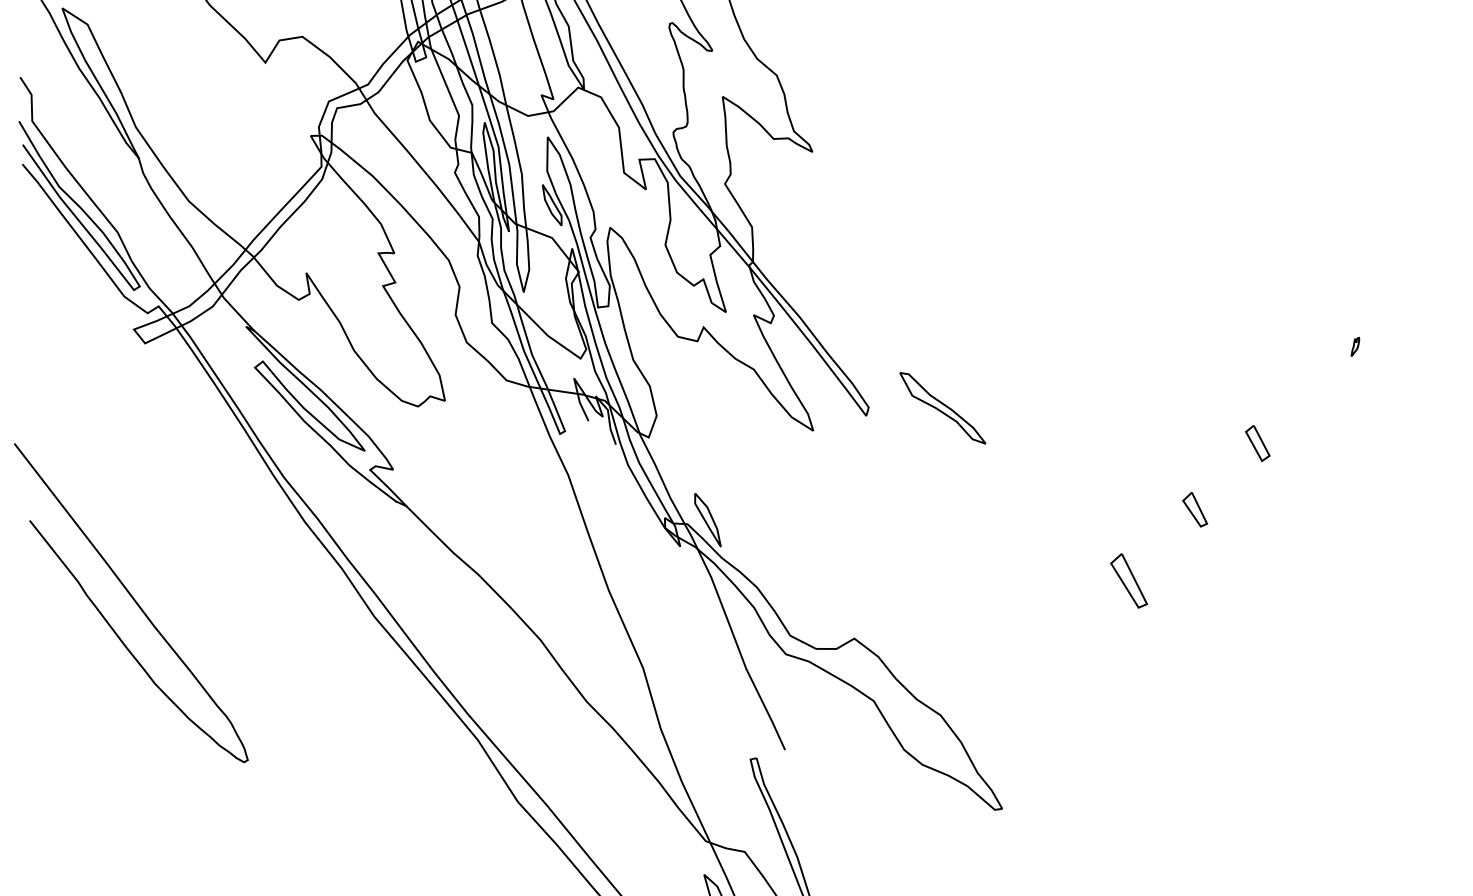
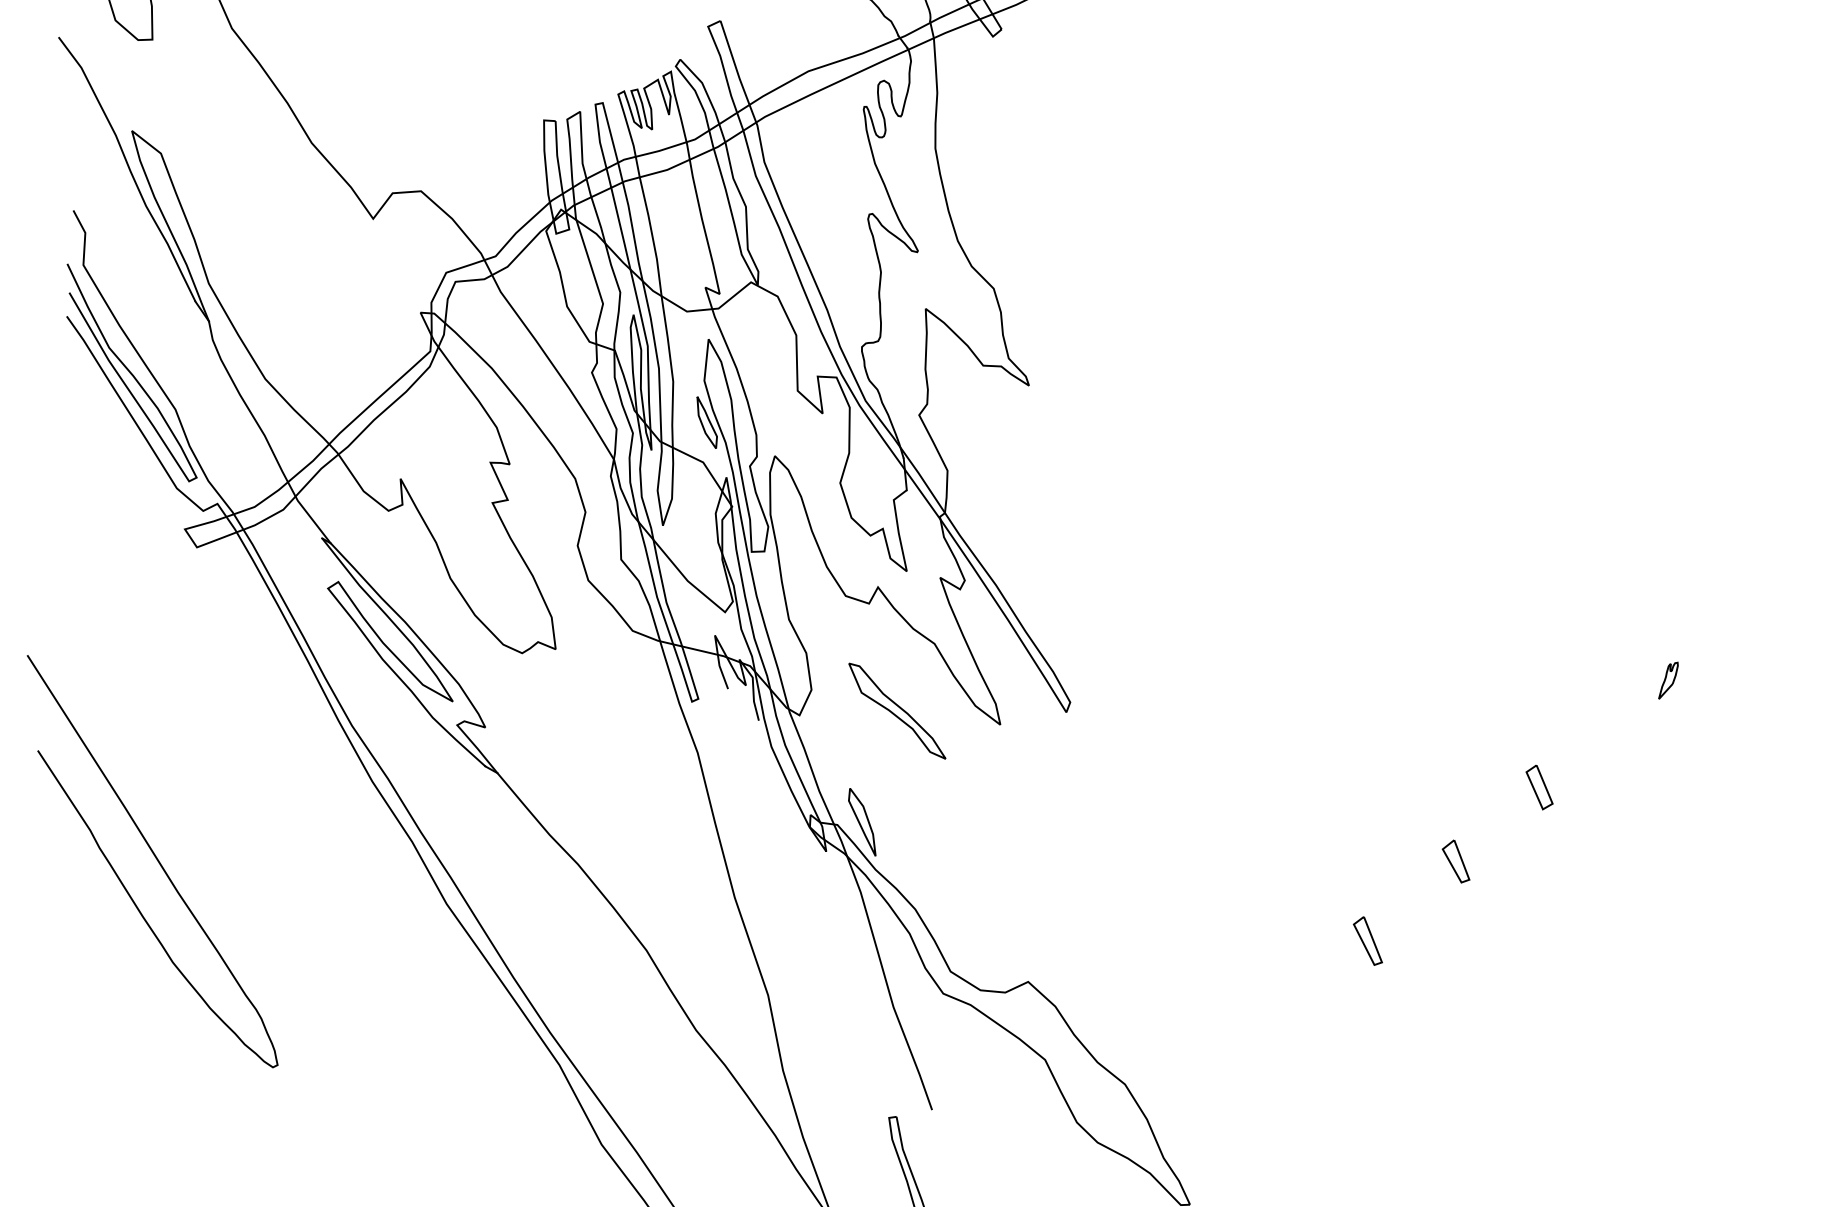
part: (1355, 346) -> (1668, 680), size x1.67
part: (942, 407) -> (897, 710), moved
part: (1128, 580) -> (1367, 940), size x0.71

